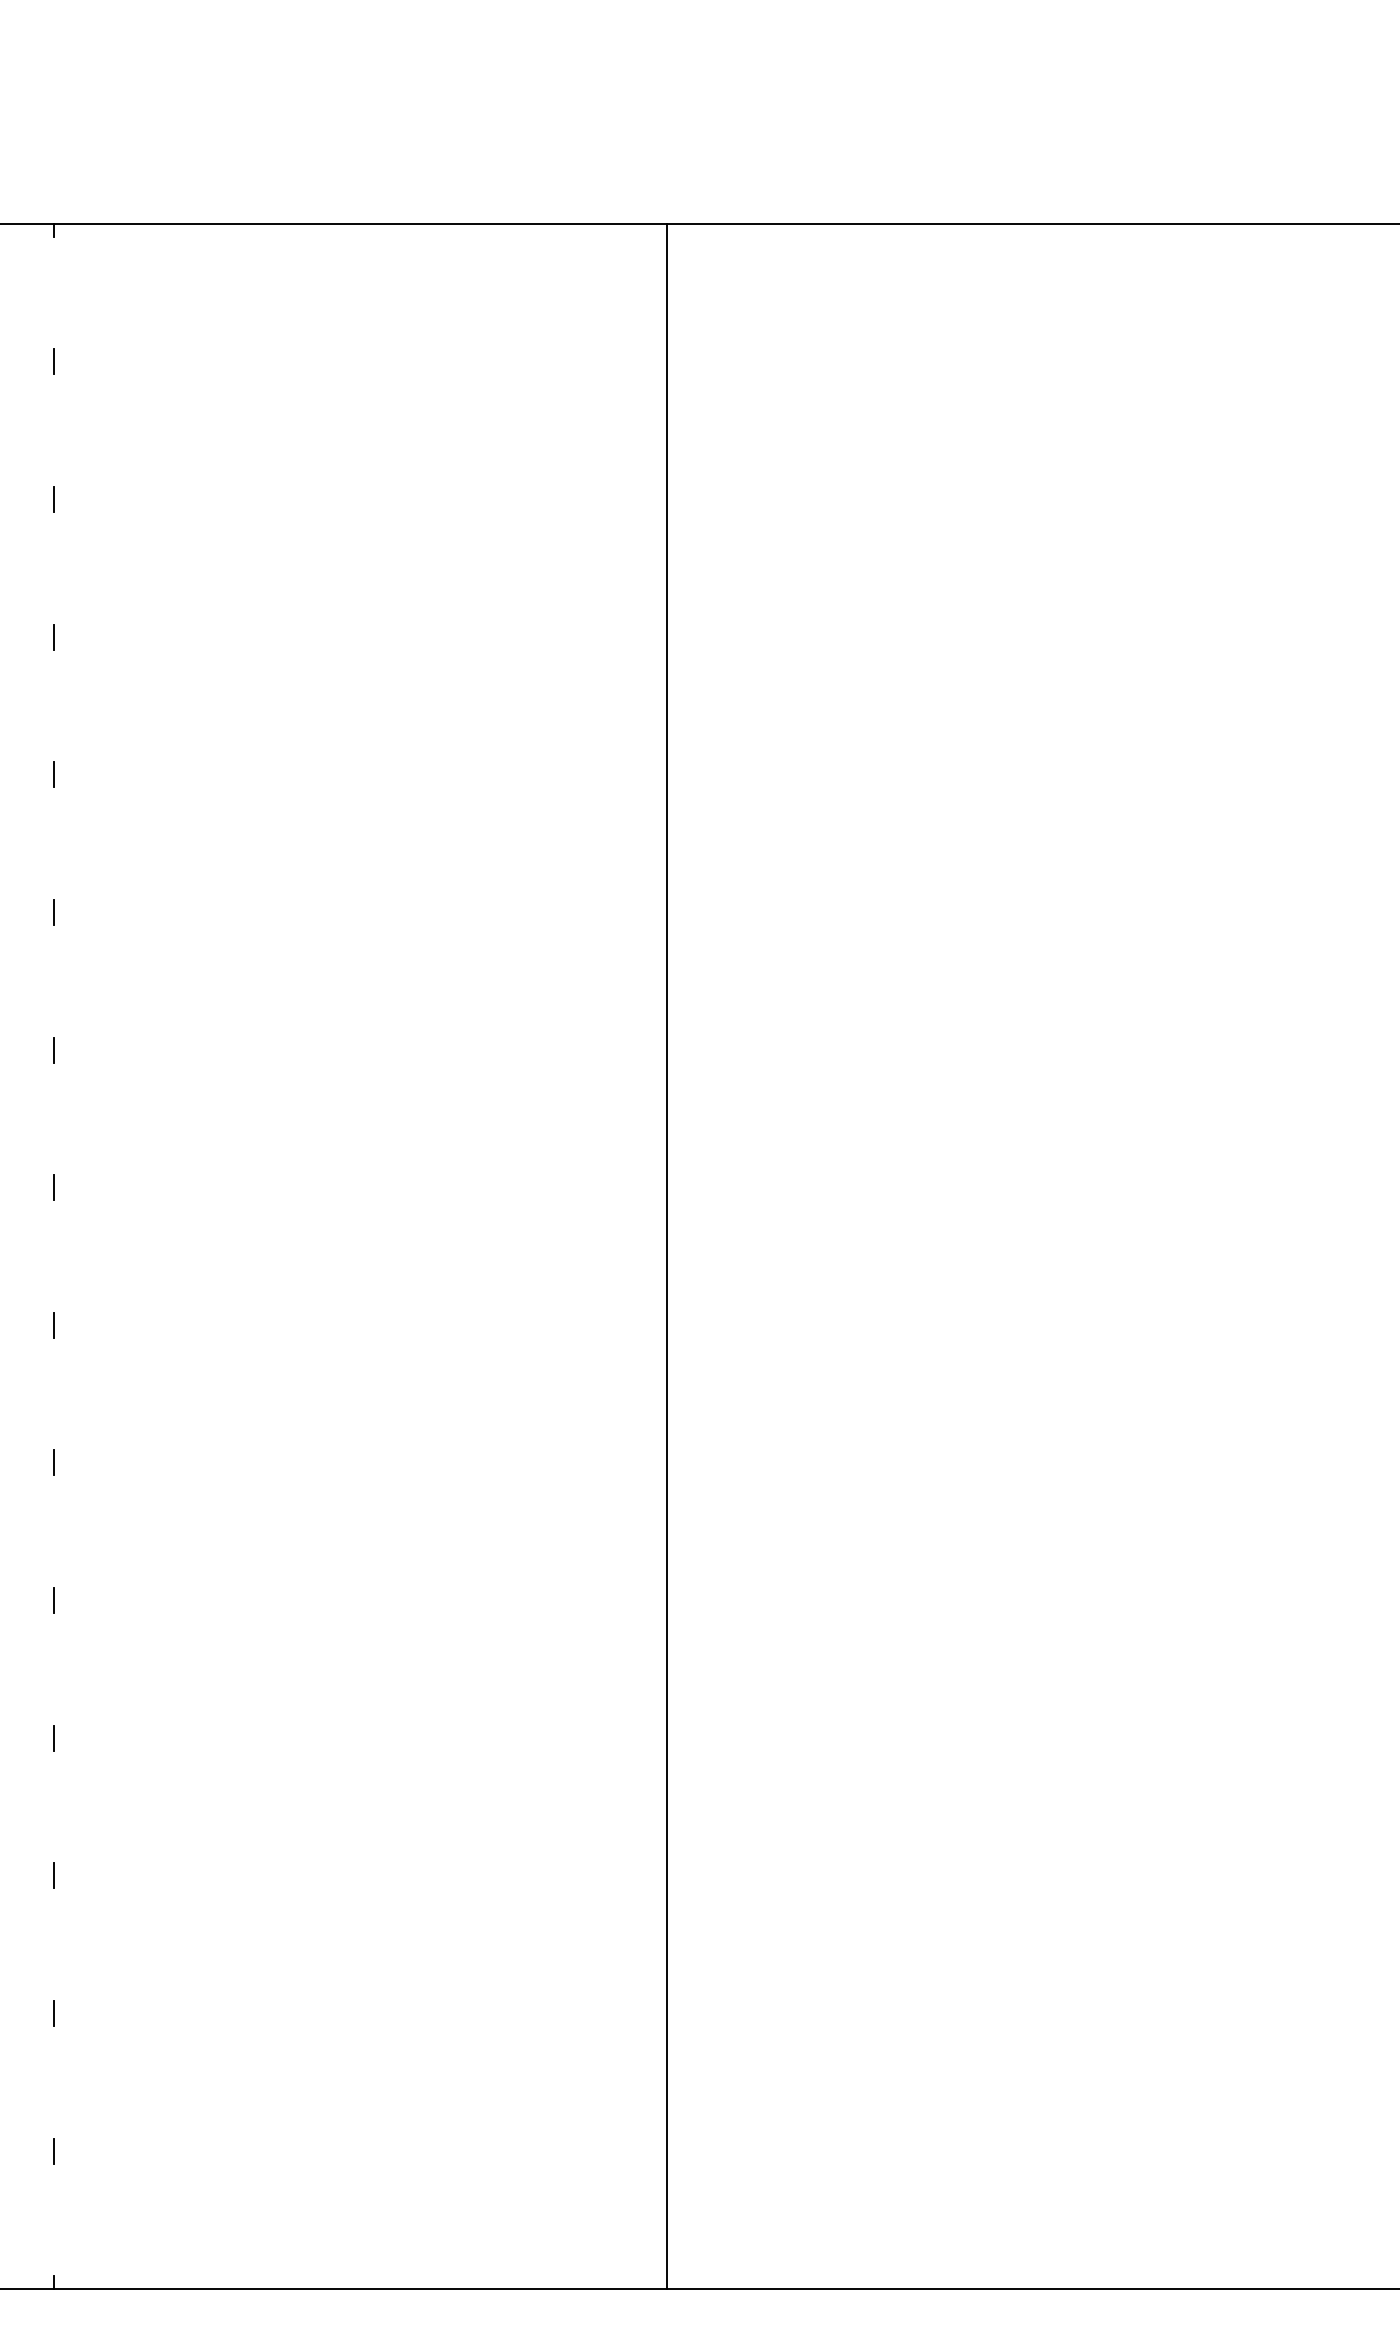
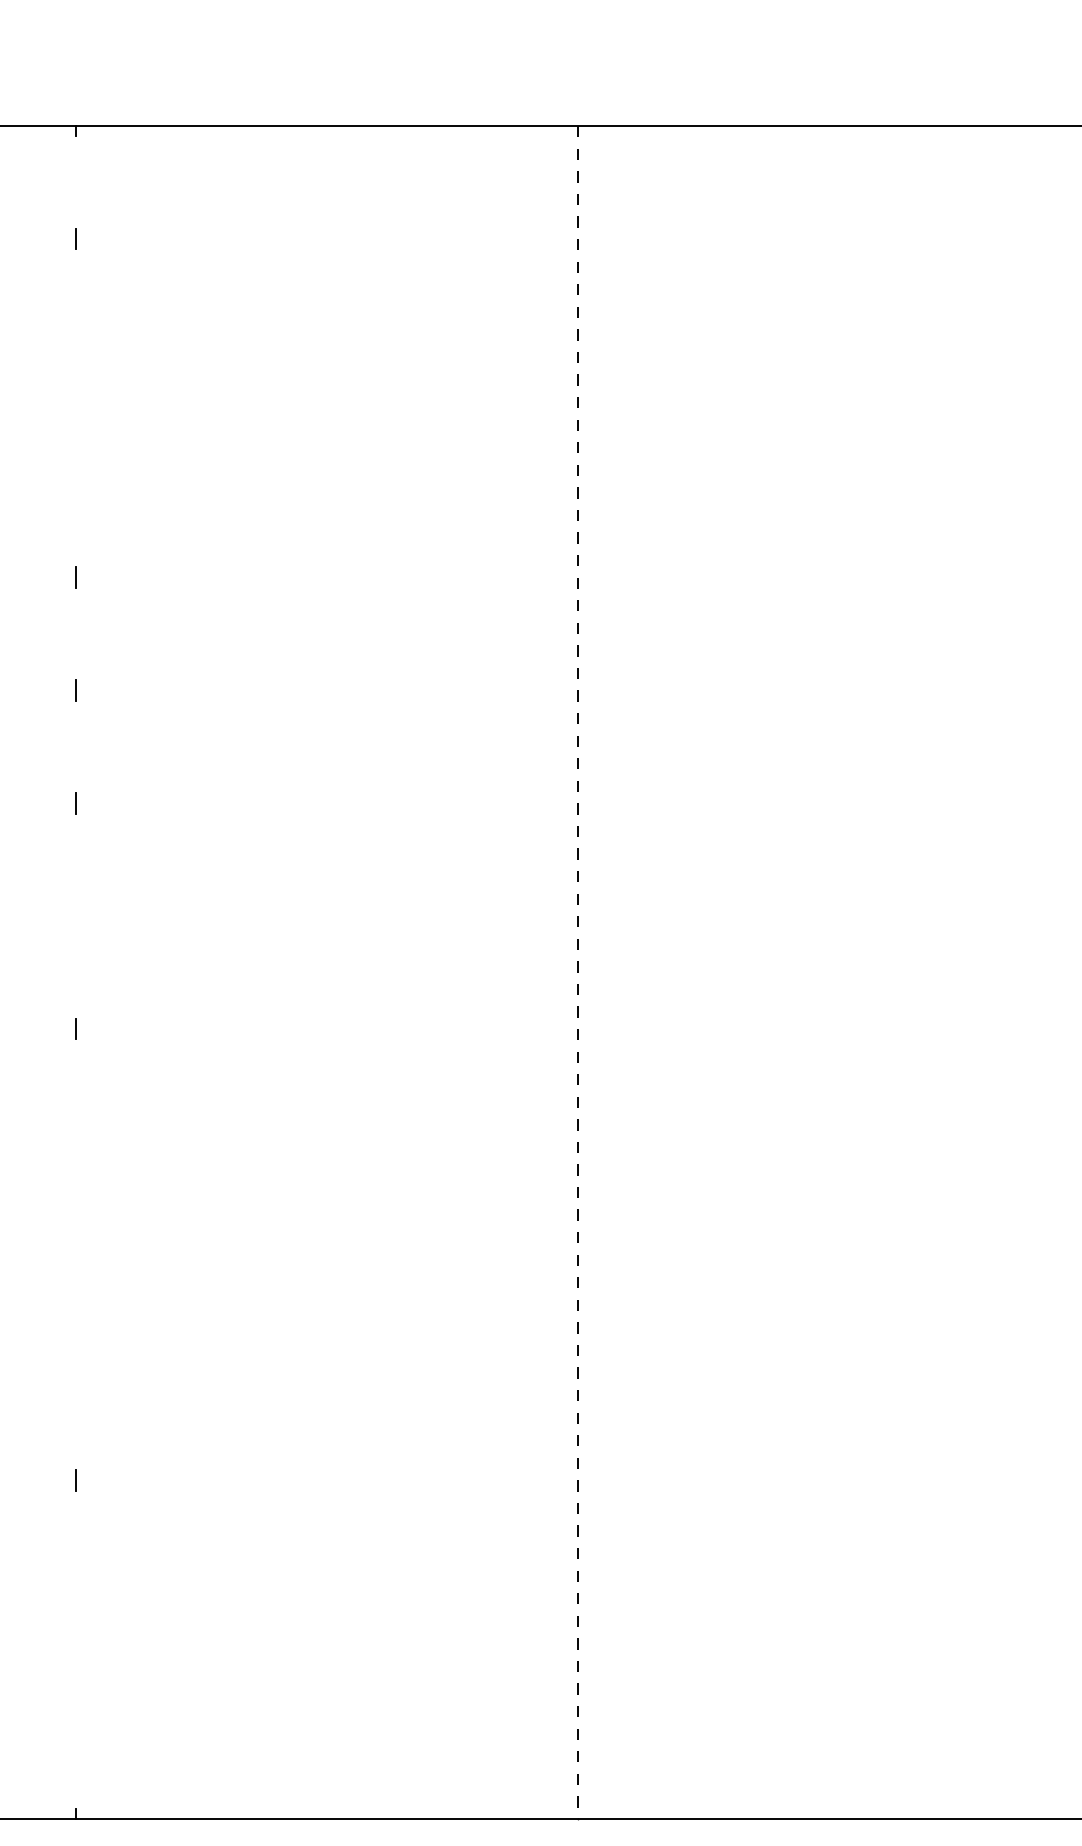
line: (54, 499) -> (76, 351), removed
line: (54, 636) -> (76, 464), removed
line: (54, 1187) -> (76, 915), removed
line: (666, 1256) -> (578, 972), solid -> dashed
line: (54, 1462) -> (76, 1141), removed
line: (54, 1600) -> (76, 1254), removed
line: (54, 1737) -> (76, 1366), removed
line: (54, 2013) -> (76, 1593), removed
line: (54, 2150) -> (76, 1705), removed

